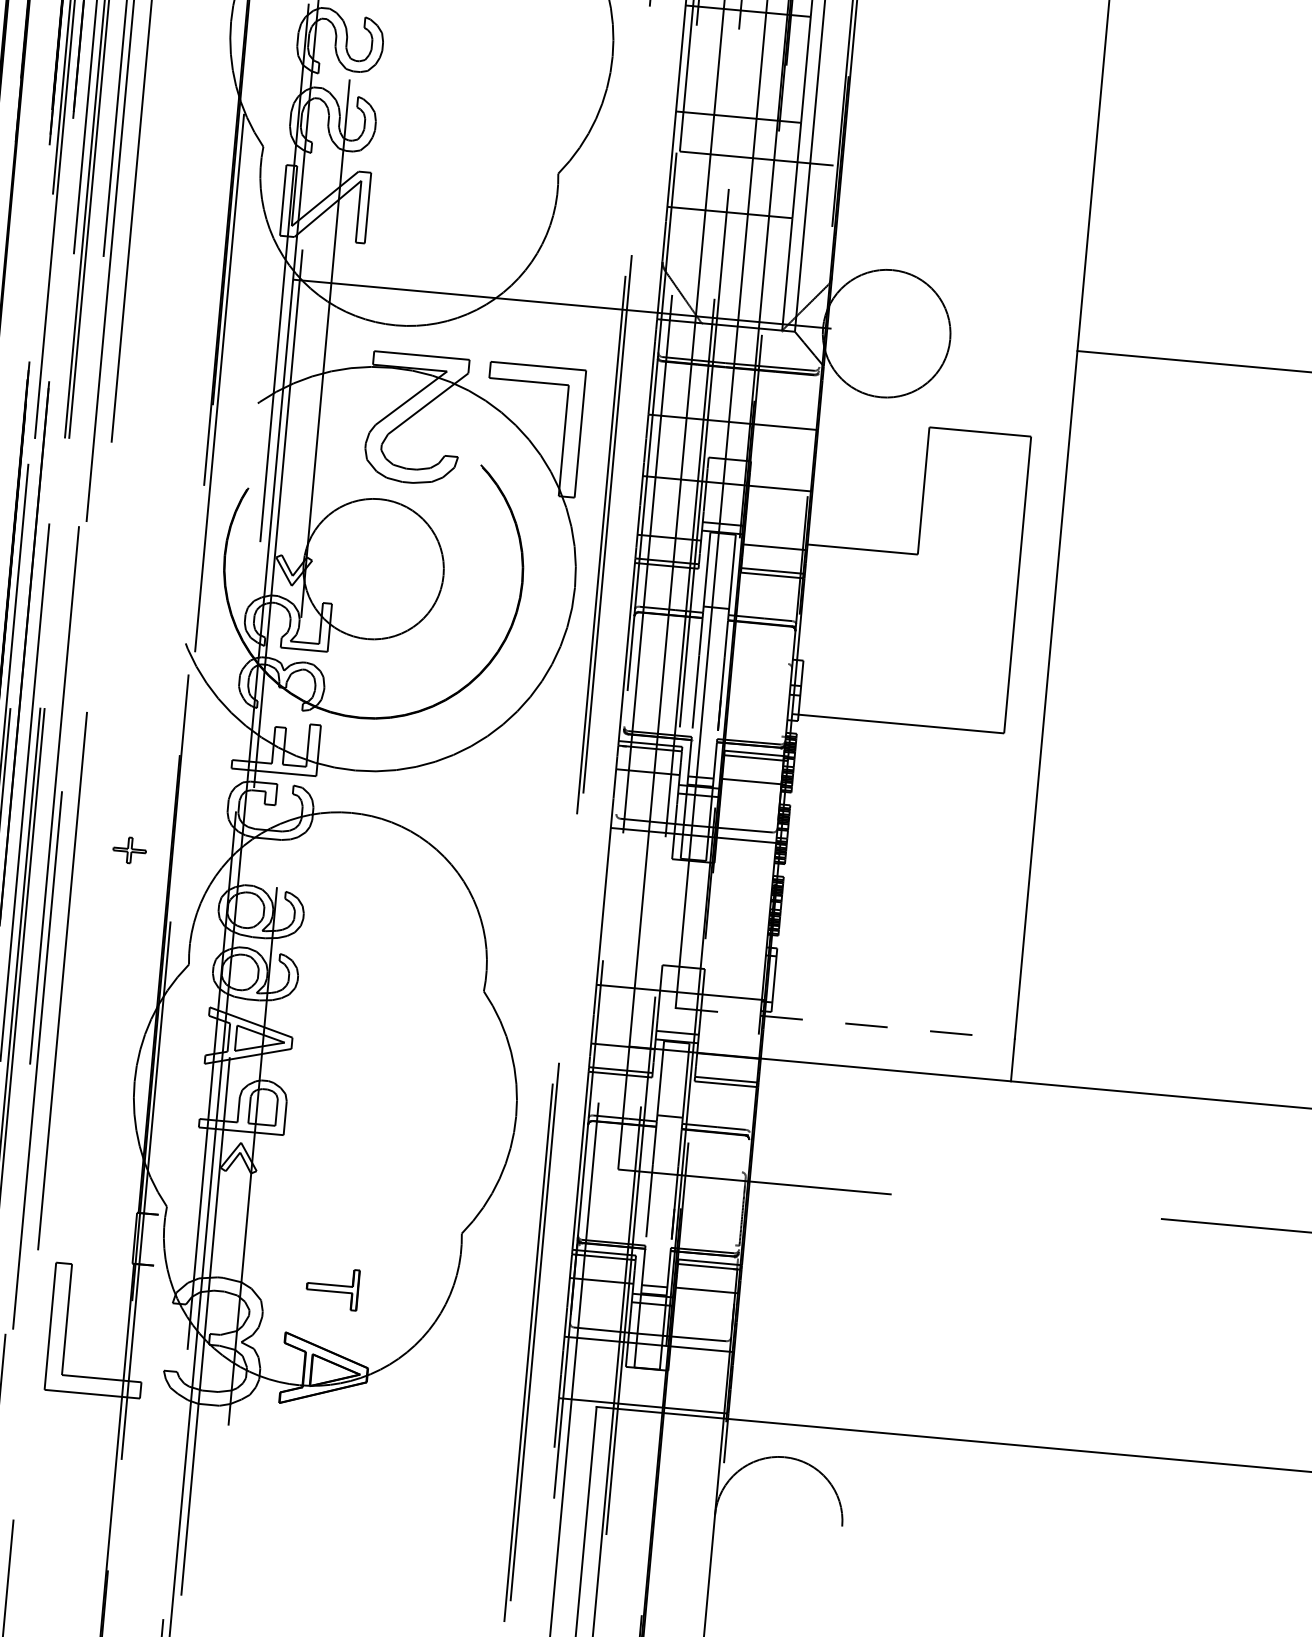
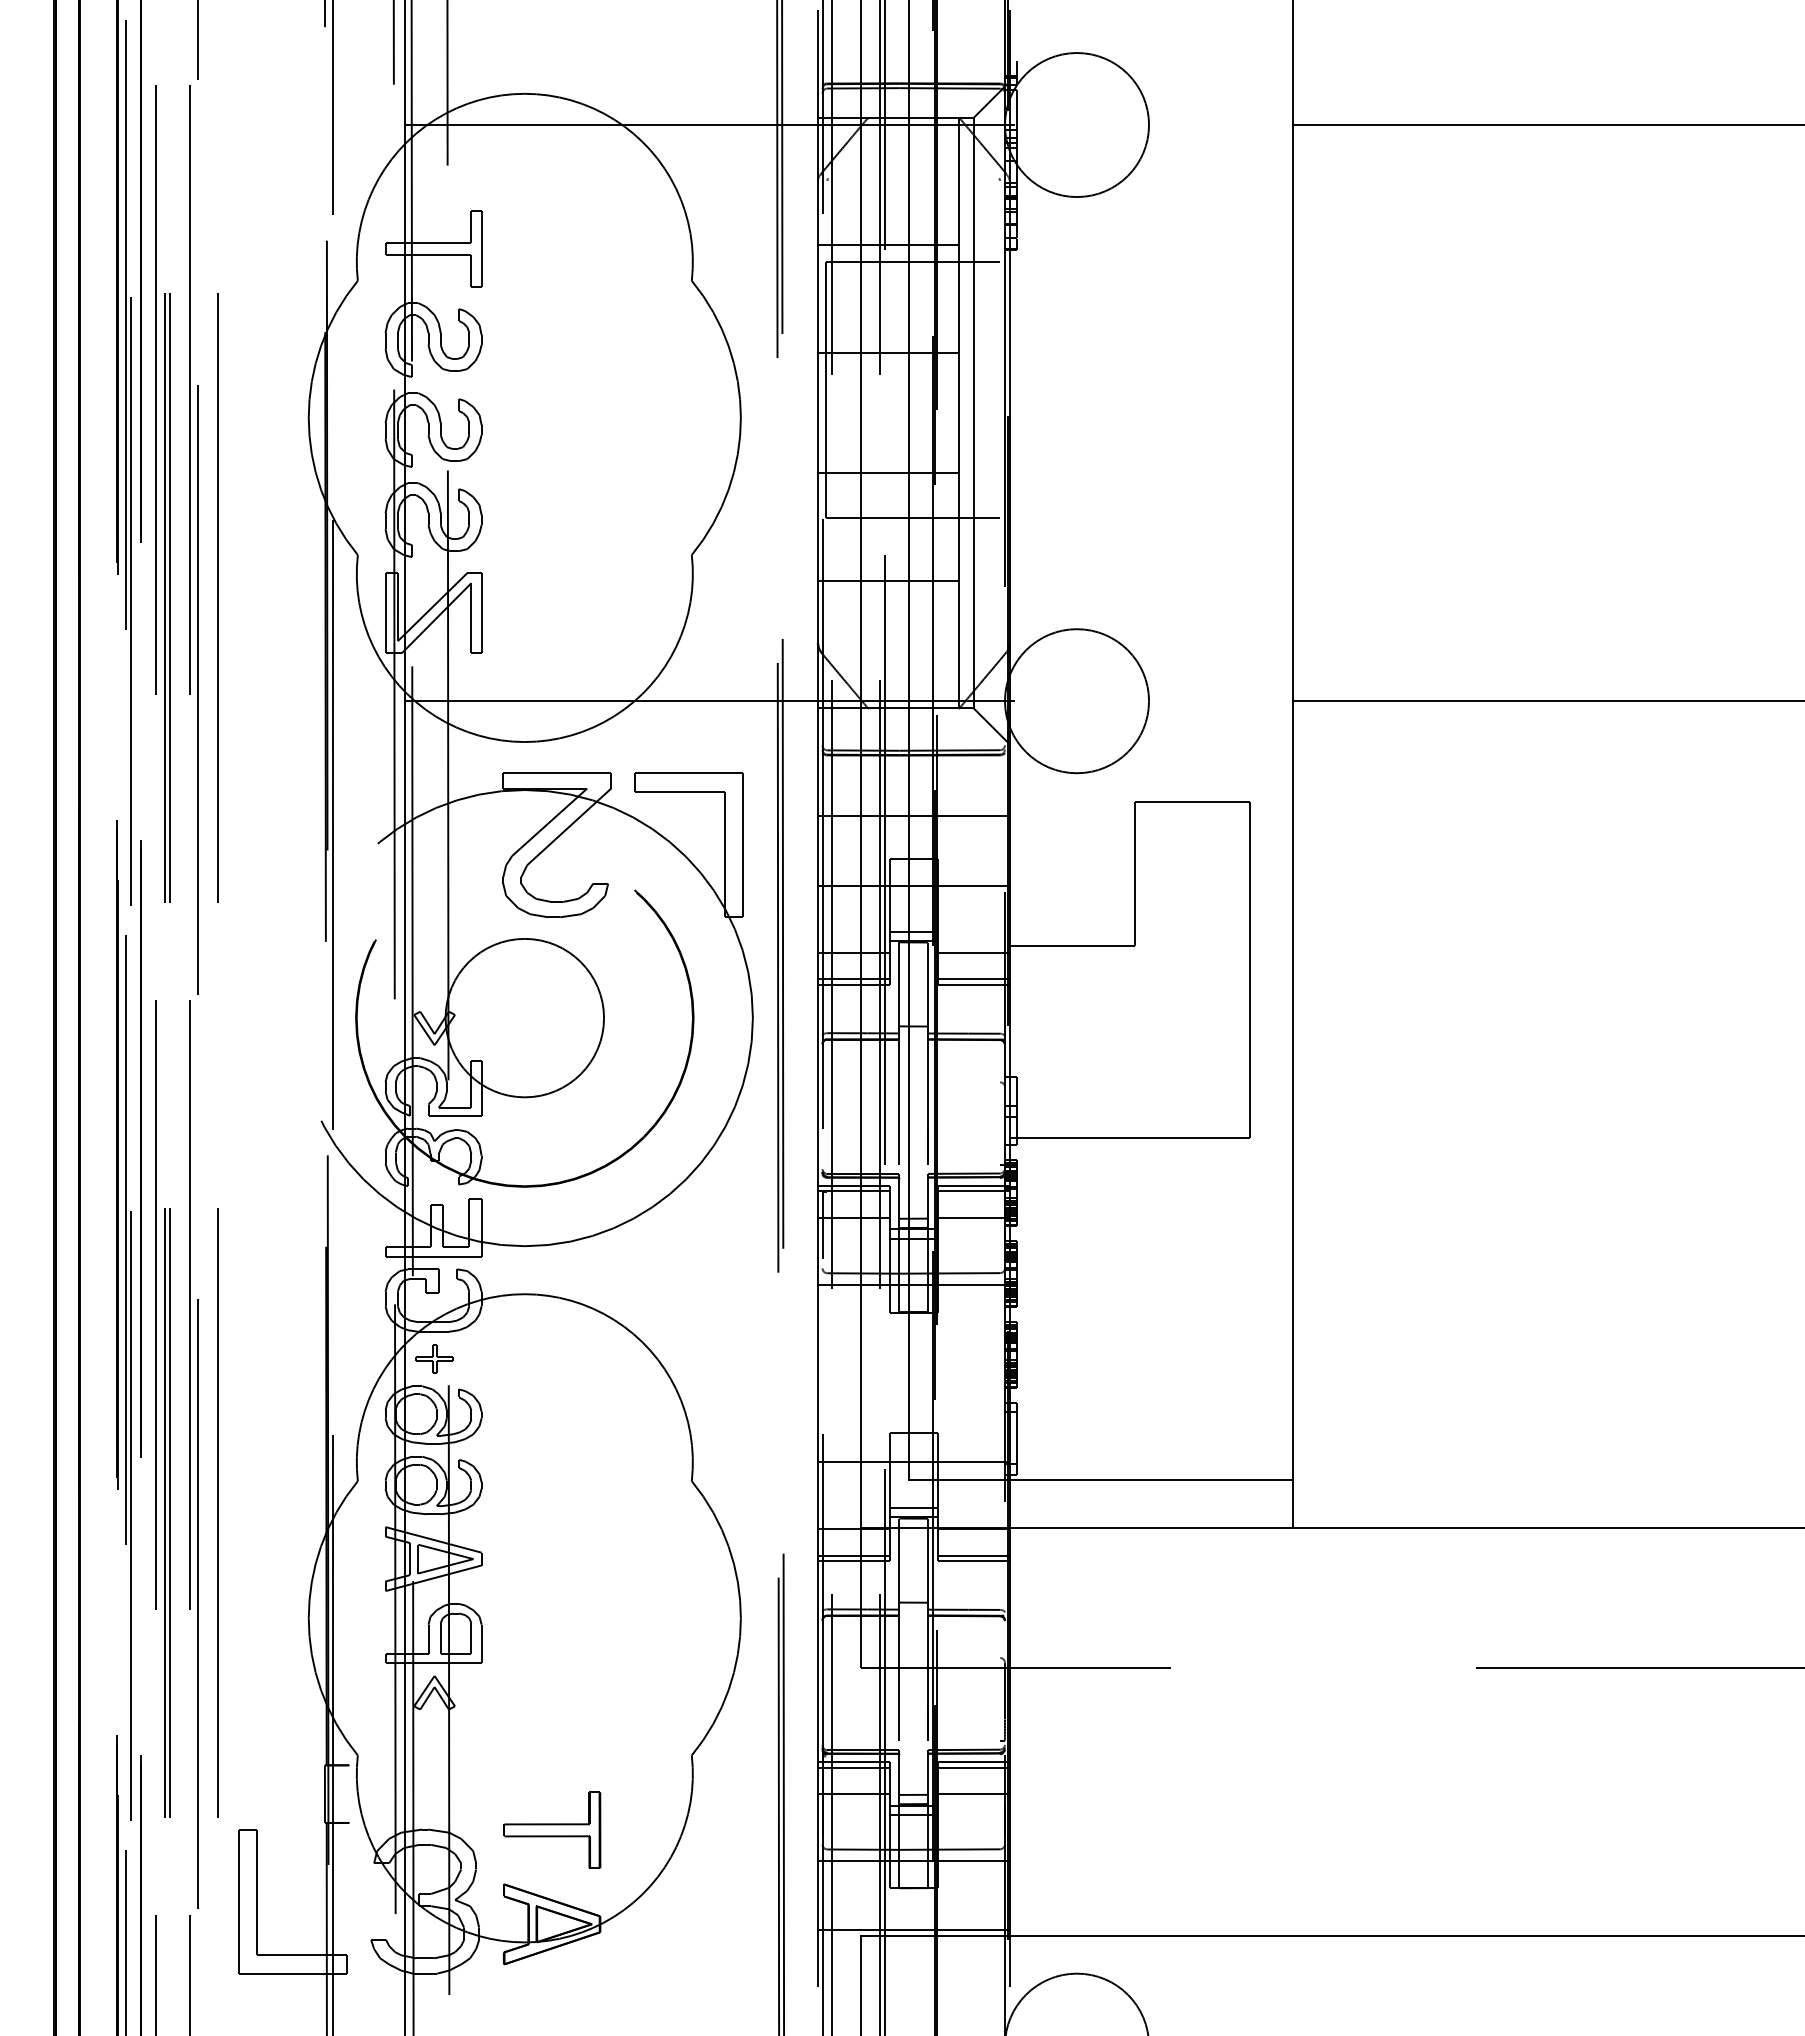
line: (619, 776) -> (822, 1225), added
part: (129, 849) -> (434, 1358), moved
line: (845, 1023) -> (1101, 1480), dashed -> solid
part: (332, 1287) -> (552, 1829), size x1.67

